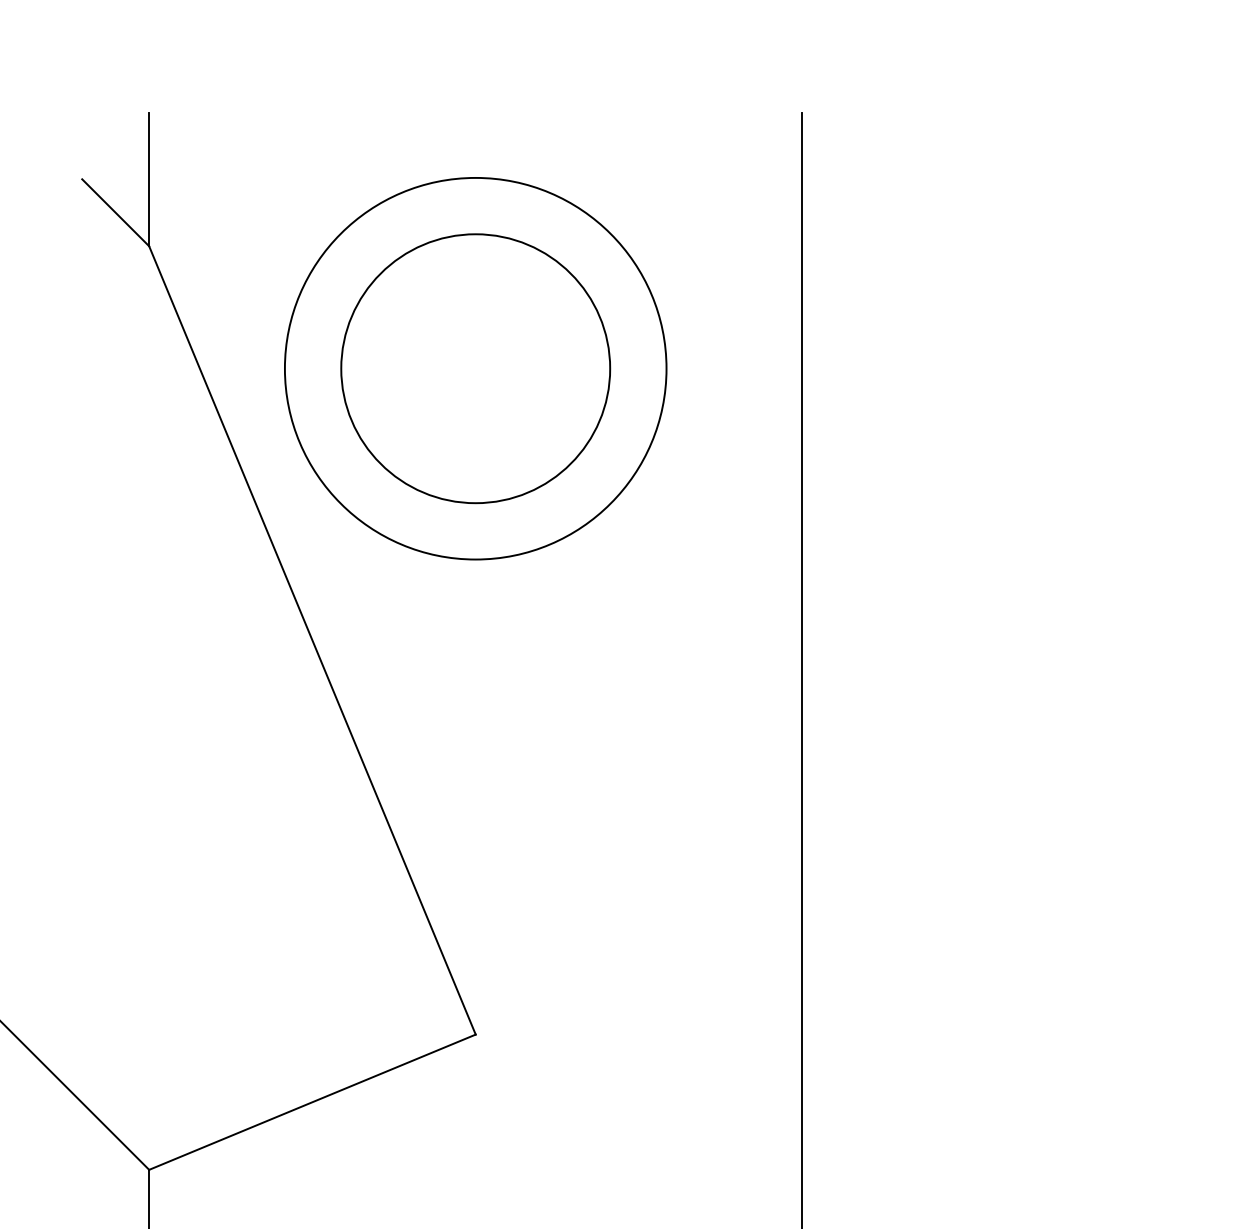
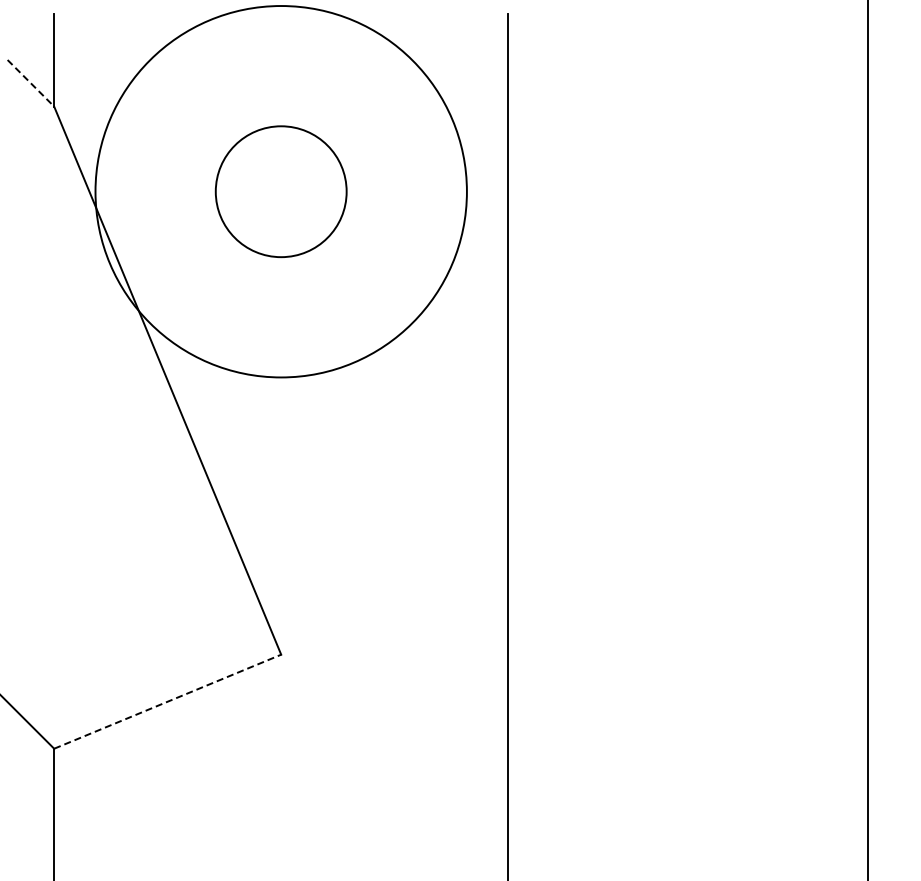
line: (115, 213) -> (30, 83), solid -> dashed
circle: (474, 368) -> (280, 191), size x0.7
circle: (474, 368) -> (280, 191), size x1.4
line: (312, 1101) -> (167, 701), solid -> dashed

